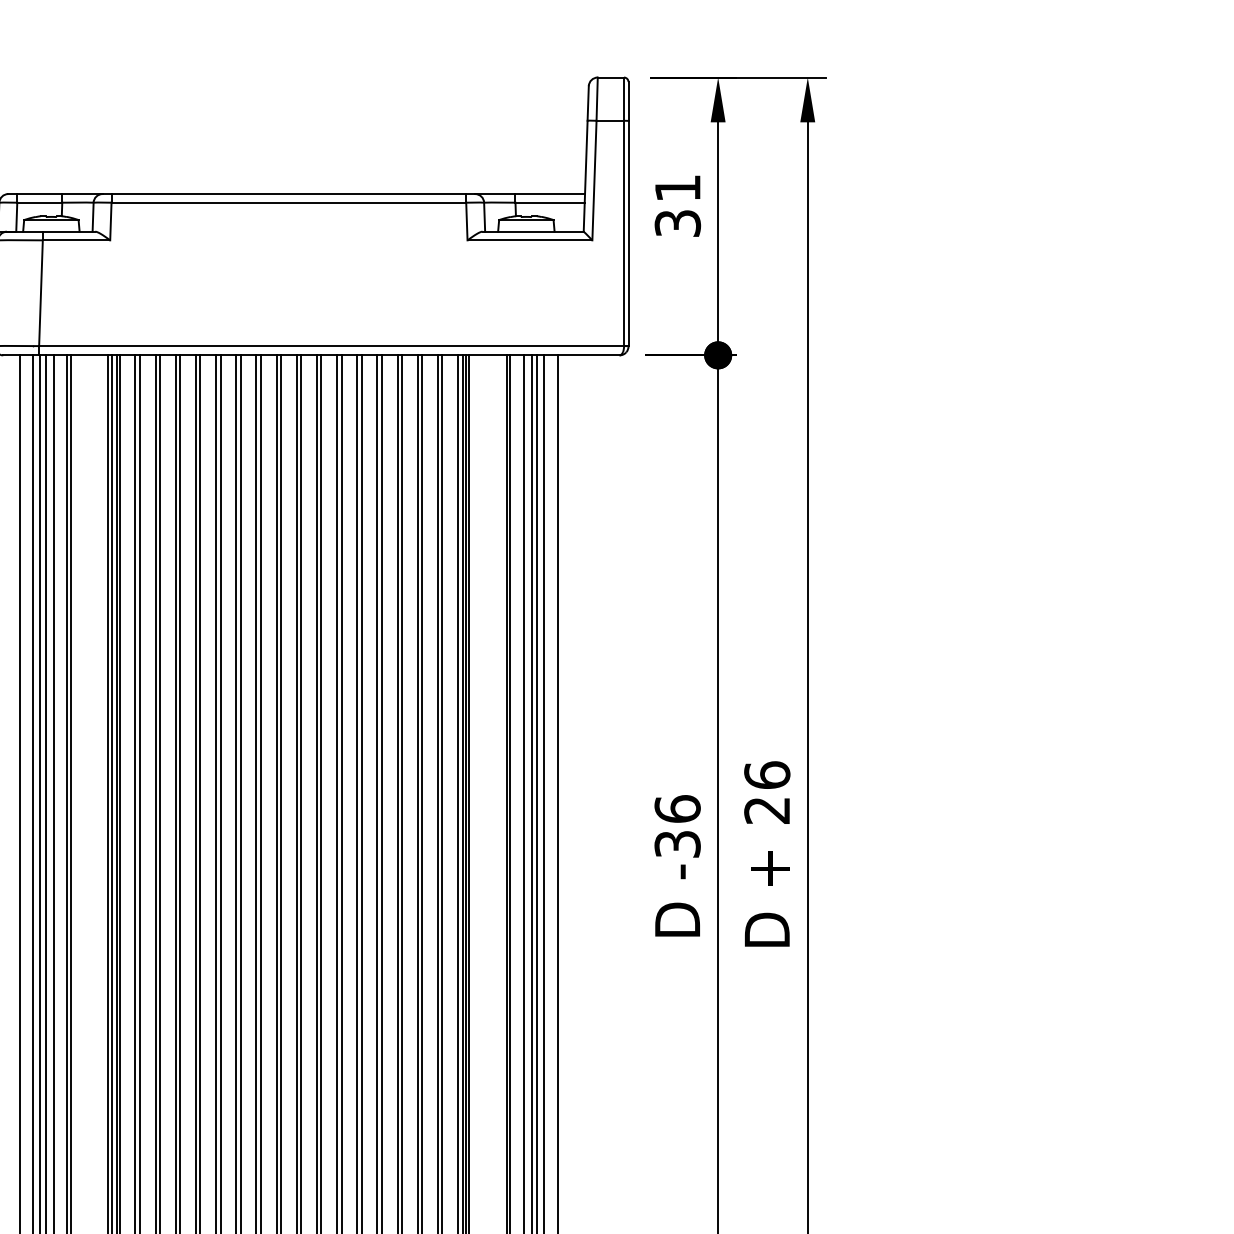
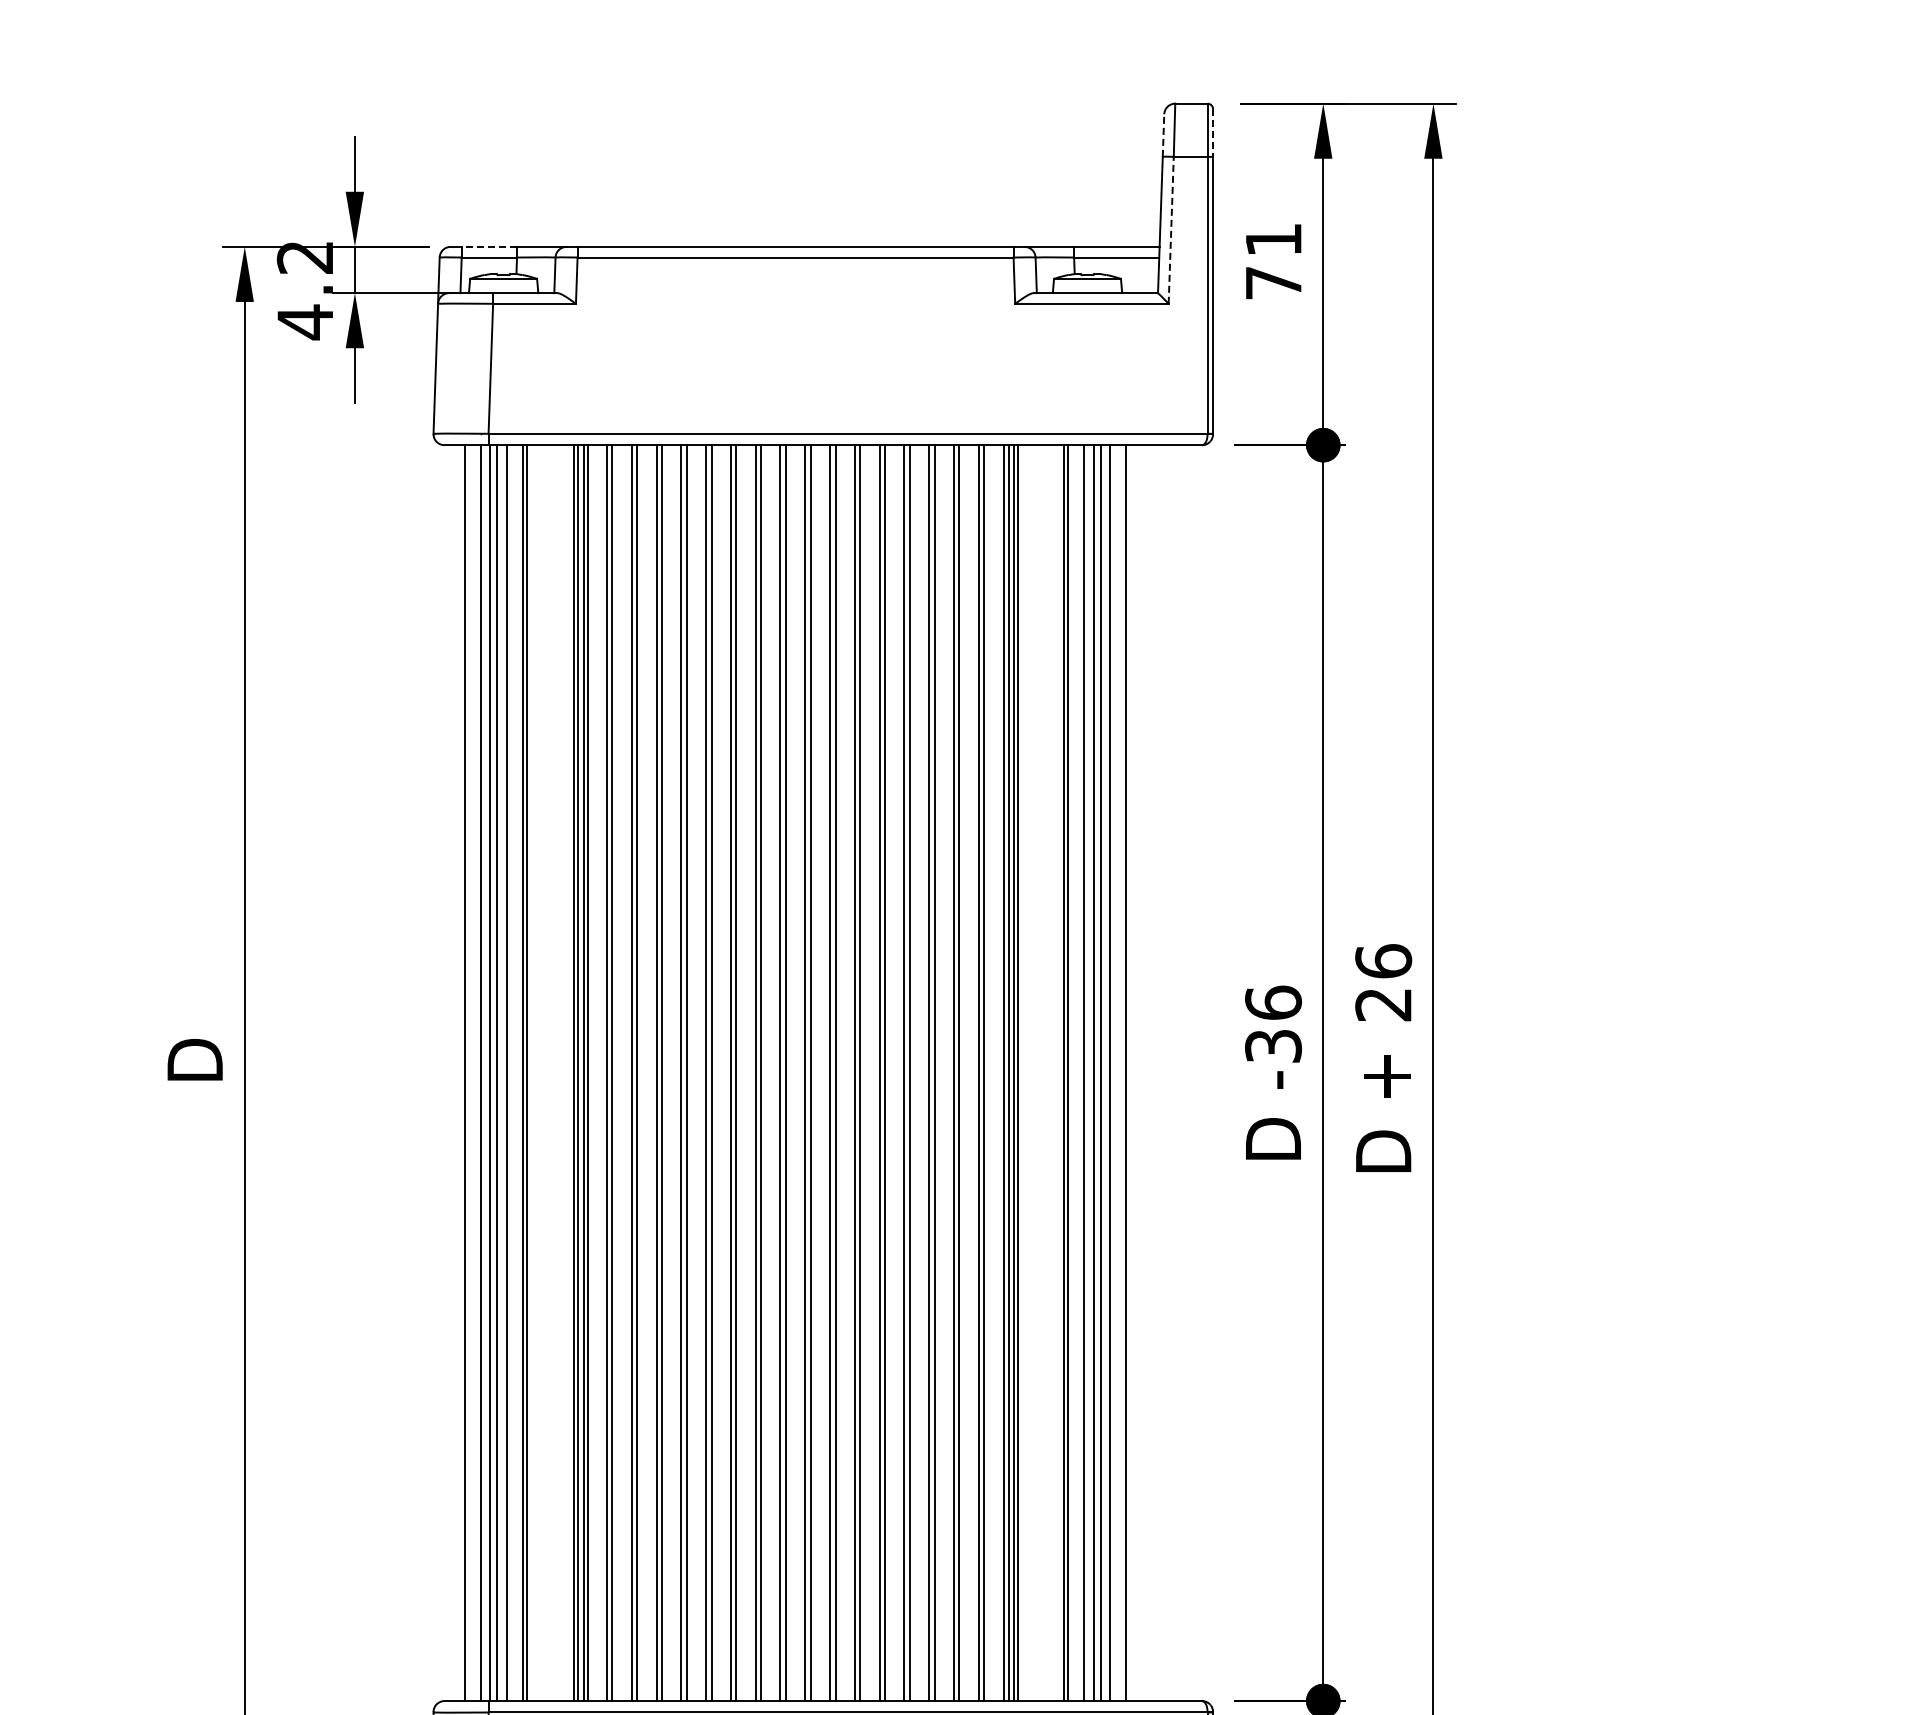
line: (628, 101) -> (1213, 133), solid -> dashed
line: (588, 103) -> (1163, 135), solid -> dashed
line: (594, 180) -> (1171, 230), solid -> dashed
line: (39, 193) -> (489, 246), solid -> dashed
text: (677, 223) -> (1273, 283), 31 -> 71

